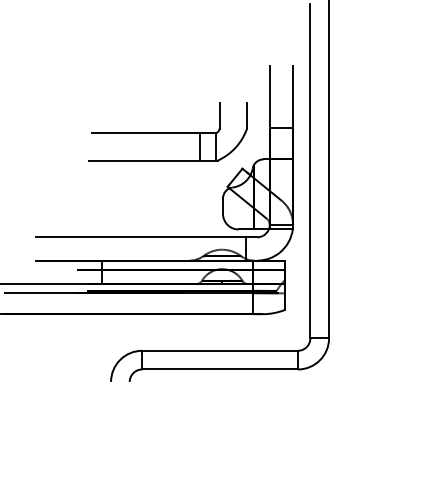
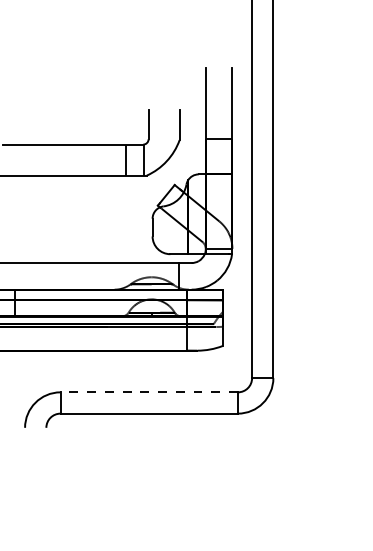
line: (220, 350) -> (149, 392), solid -> dashed

